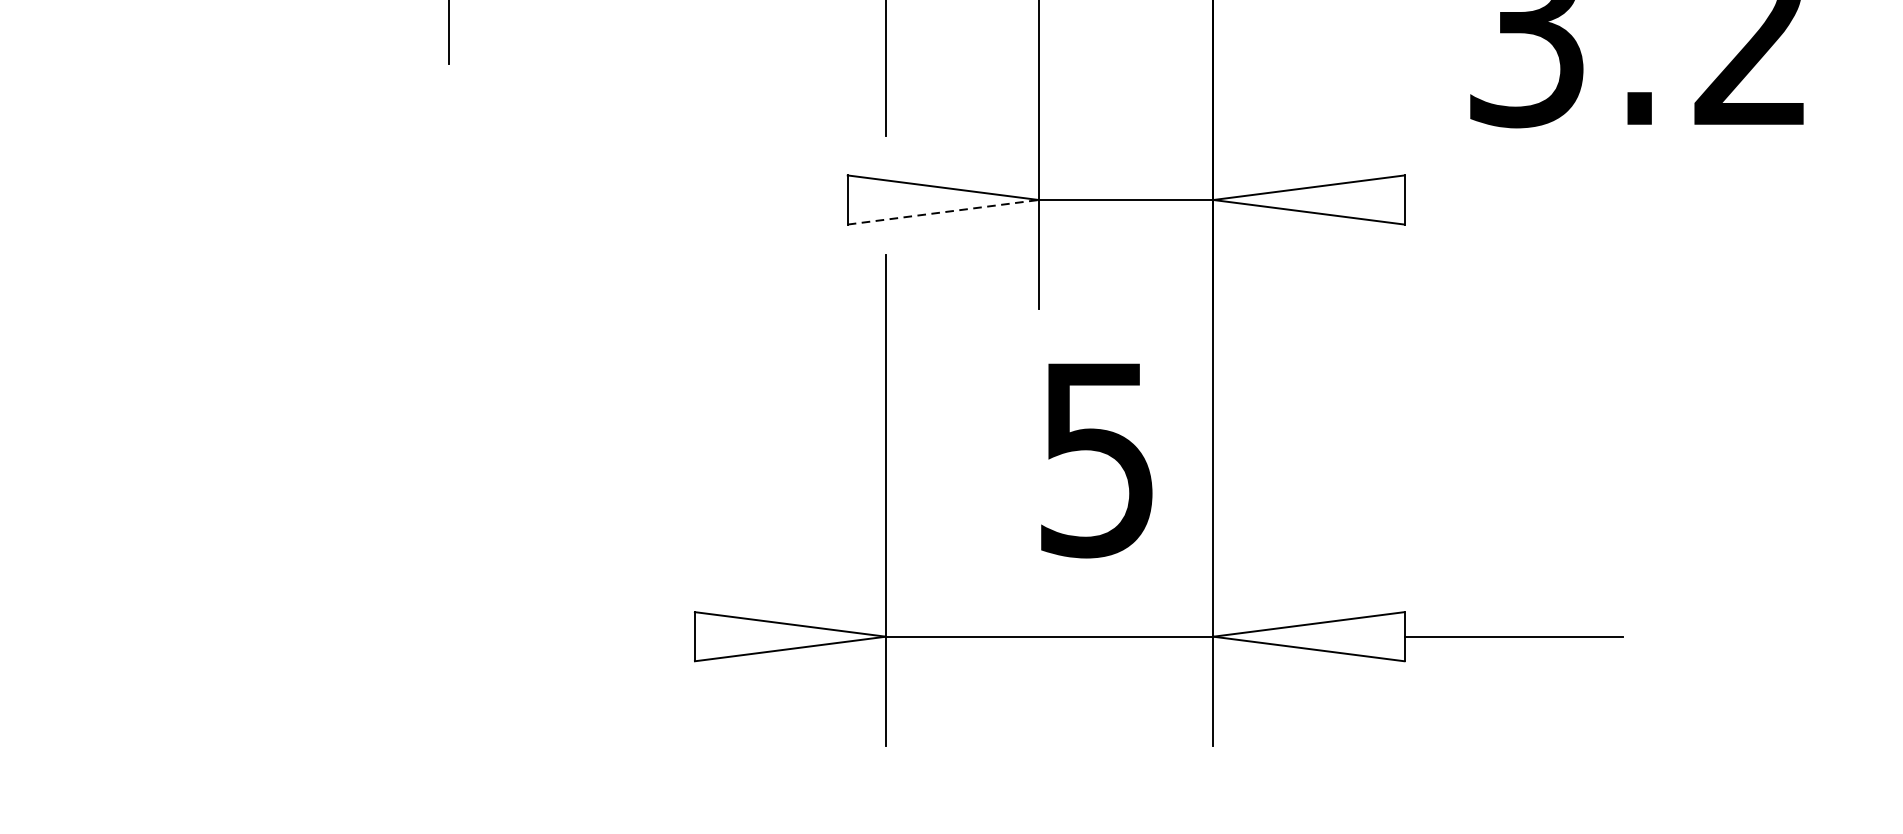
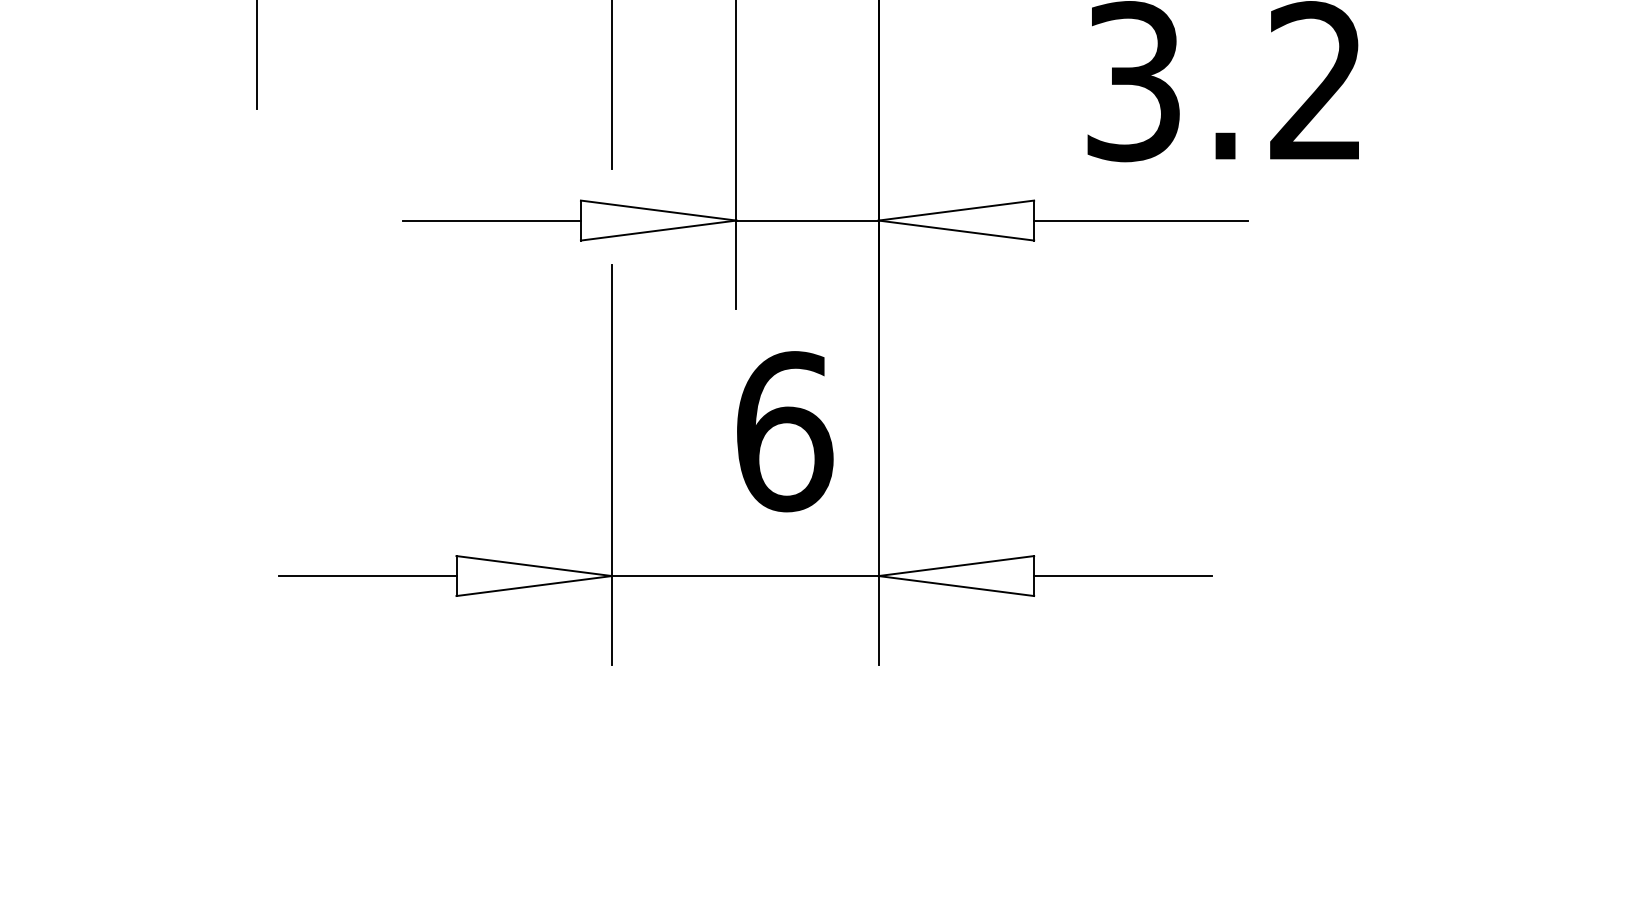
line: (737, 199) -> (491, 220), added
line: (1535, 199) -> (1140, 220), added
line: (944, 212) -> (659, 230), dashed -> solid
text: (1099, 459) -> (785, 431), 5 -> 6
line: (585, 637) -> (367, 576), added

